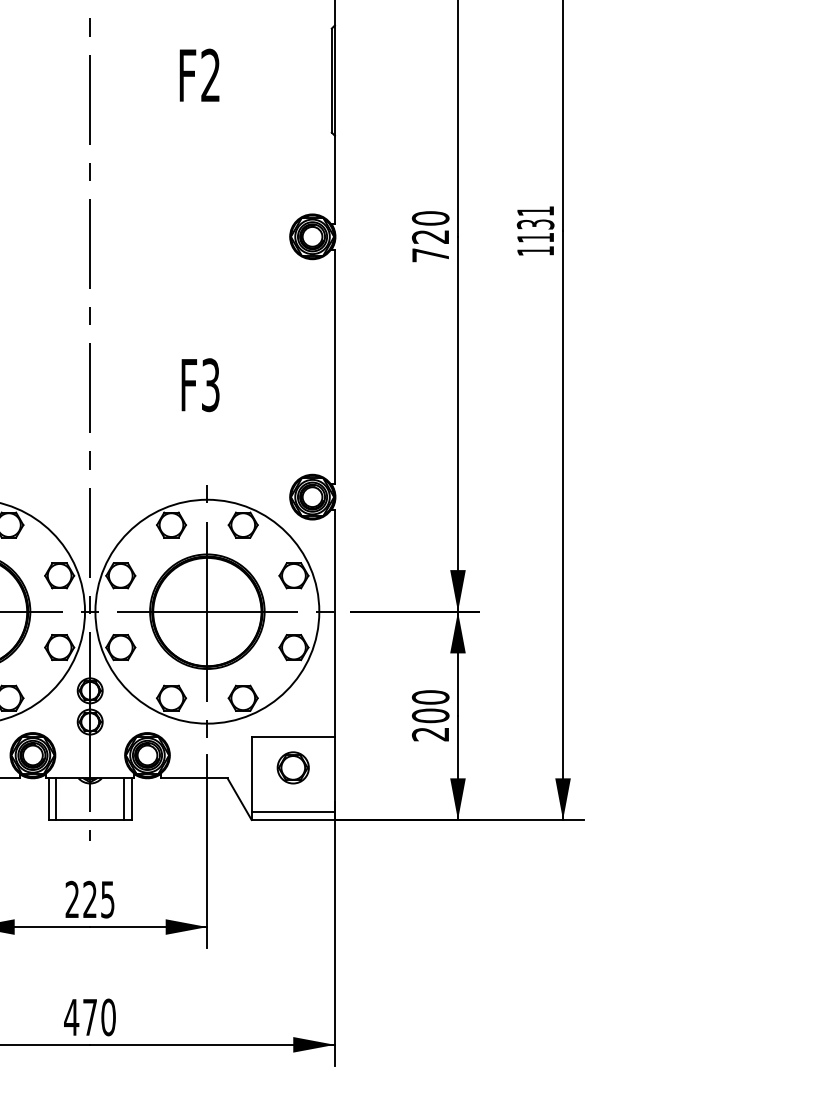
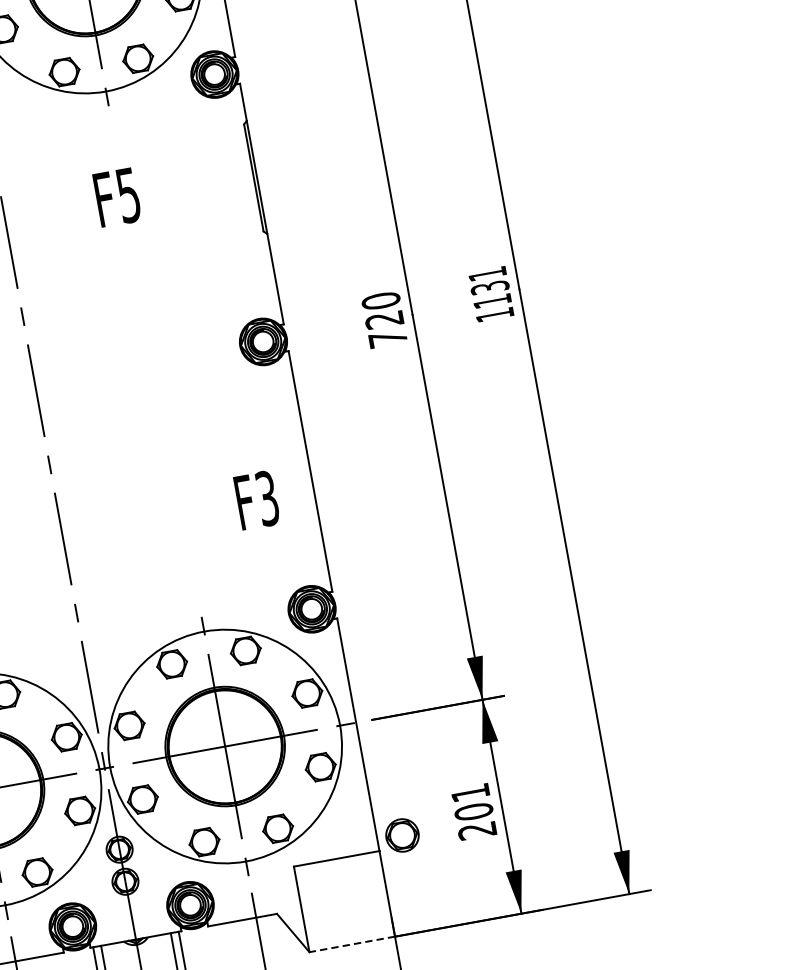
text: (210, 75) -> (128, 195), F2 -> F5
text: (200, 385) -> (257, 500), moved
text: (430, 697) -> (470, 793), 200 -> 201
part: (292, 767) -> (401, 835), moved
line: (292, 811) -> (349, 935), removed
line: (293, 819) -> (352, 943), solid -> dashed

